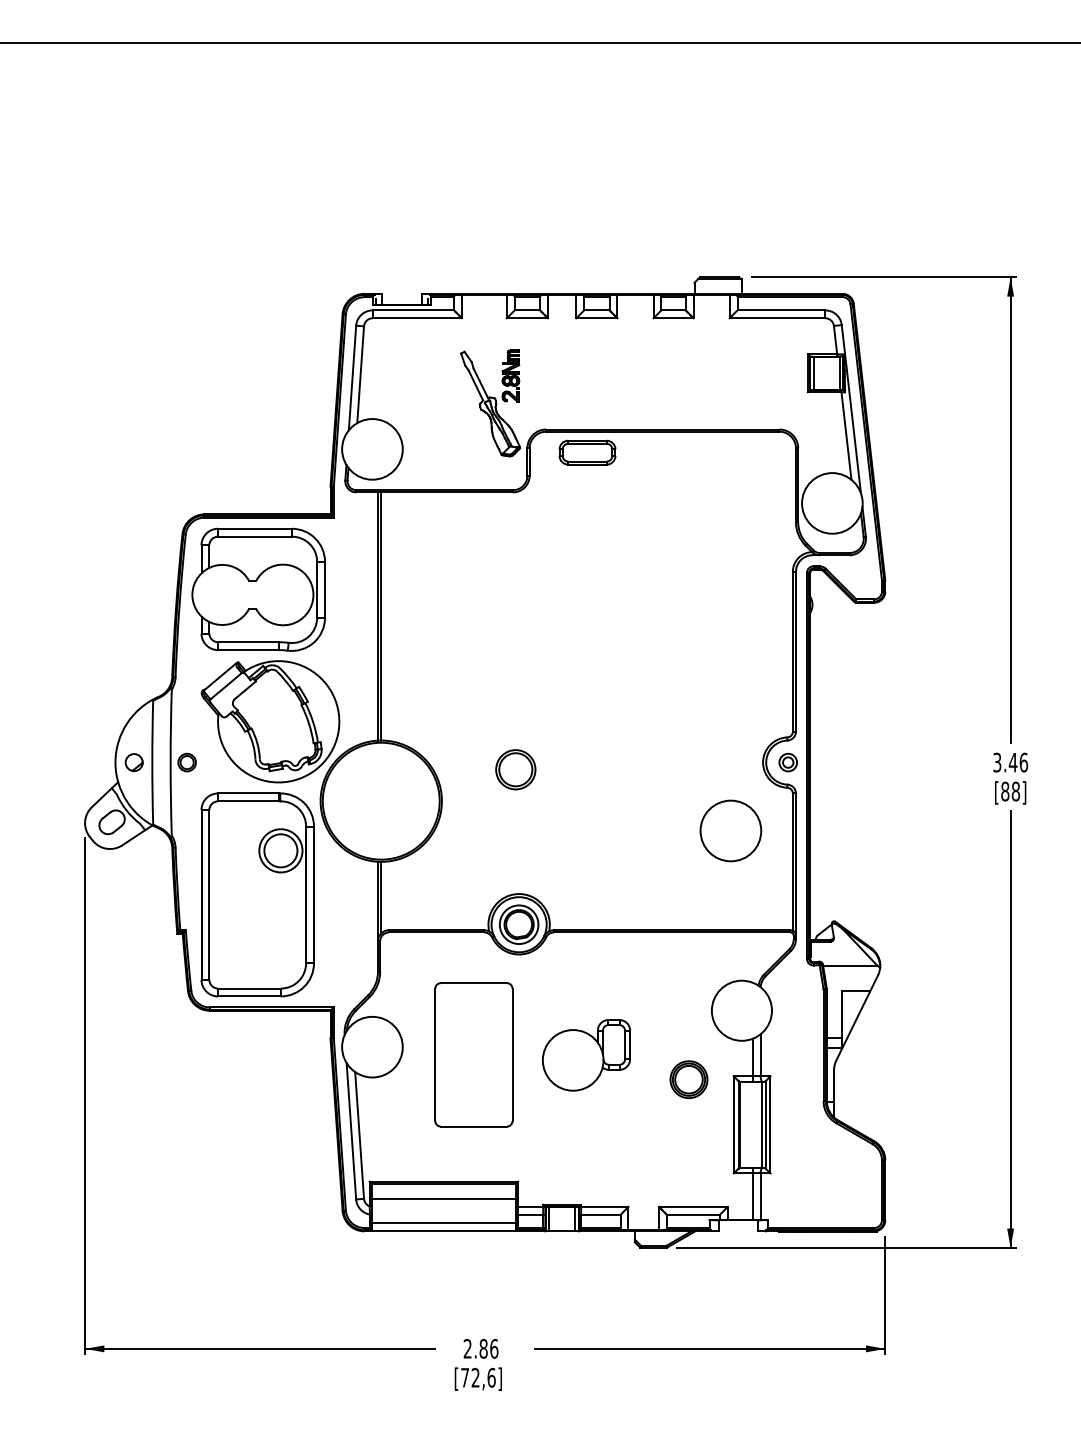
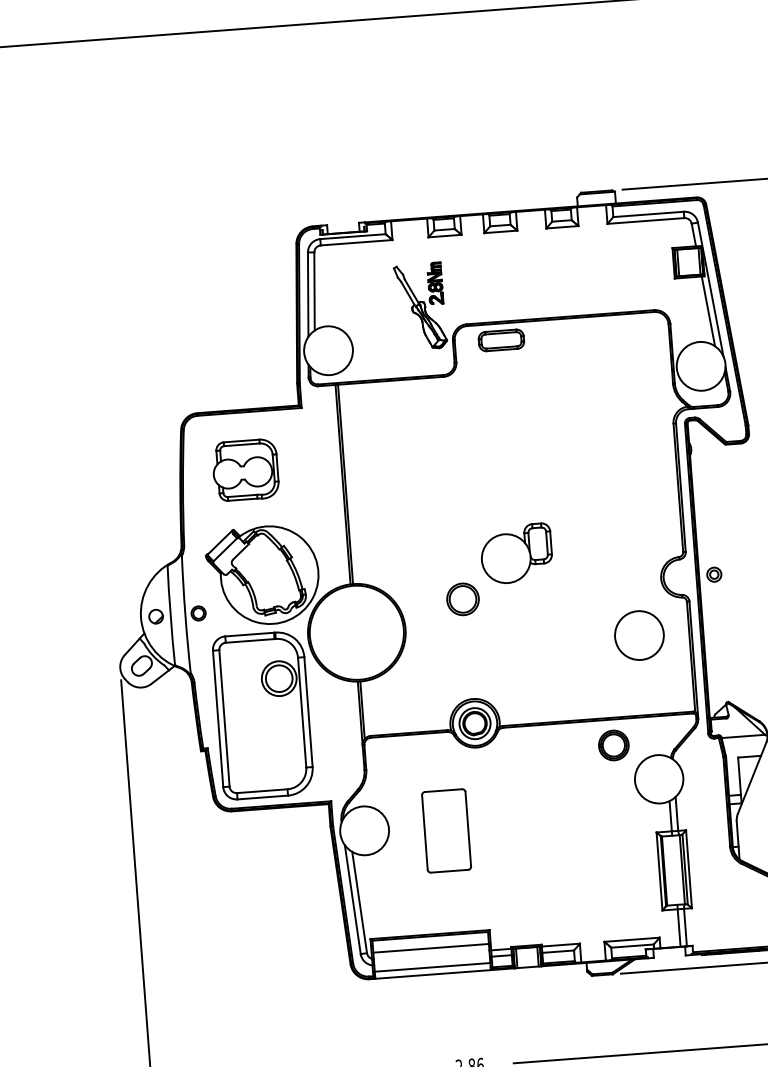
part: (258, 589) -> (245, 470), size x0.6
part: (787, 762) -> (713, 574), moved
part: (473, 1054) -> (446, 830), size x0.7
part: (586, 1055) -> (516, 553), moved
part: (688, 1079) -> (613, 745), moved

